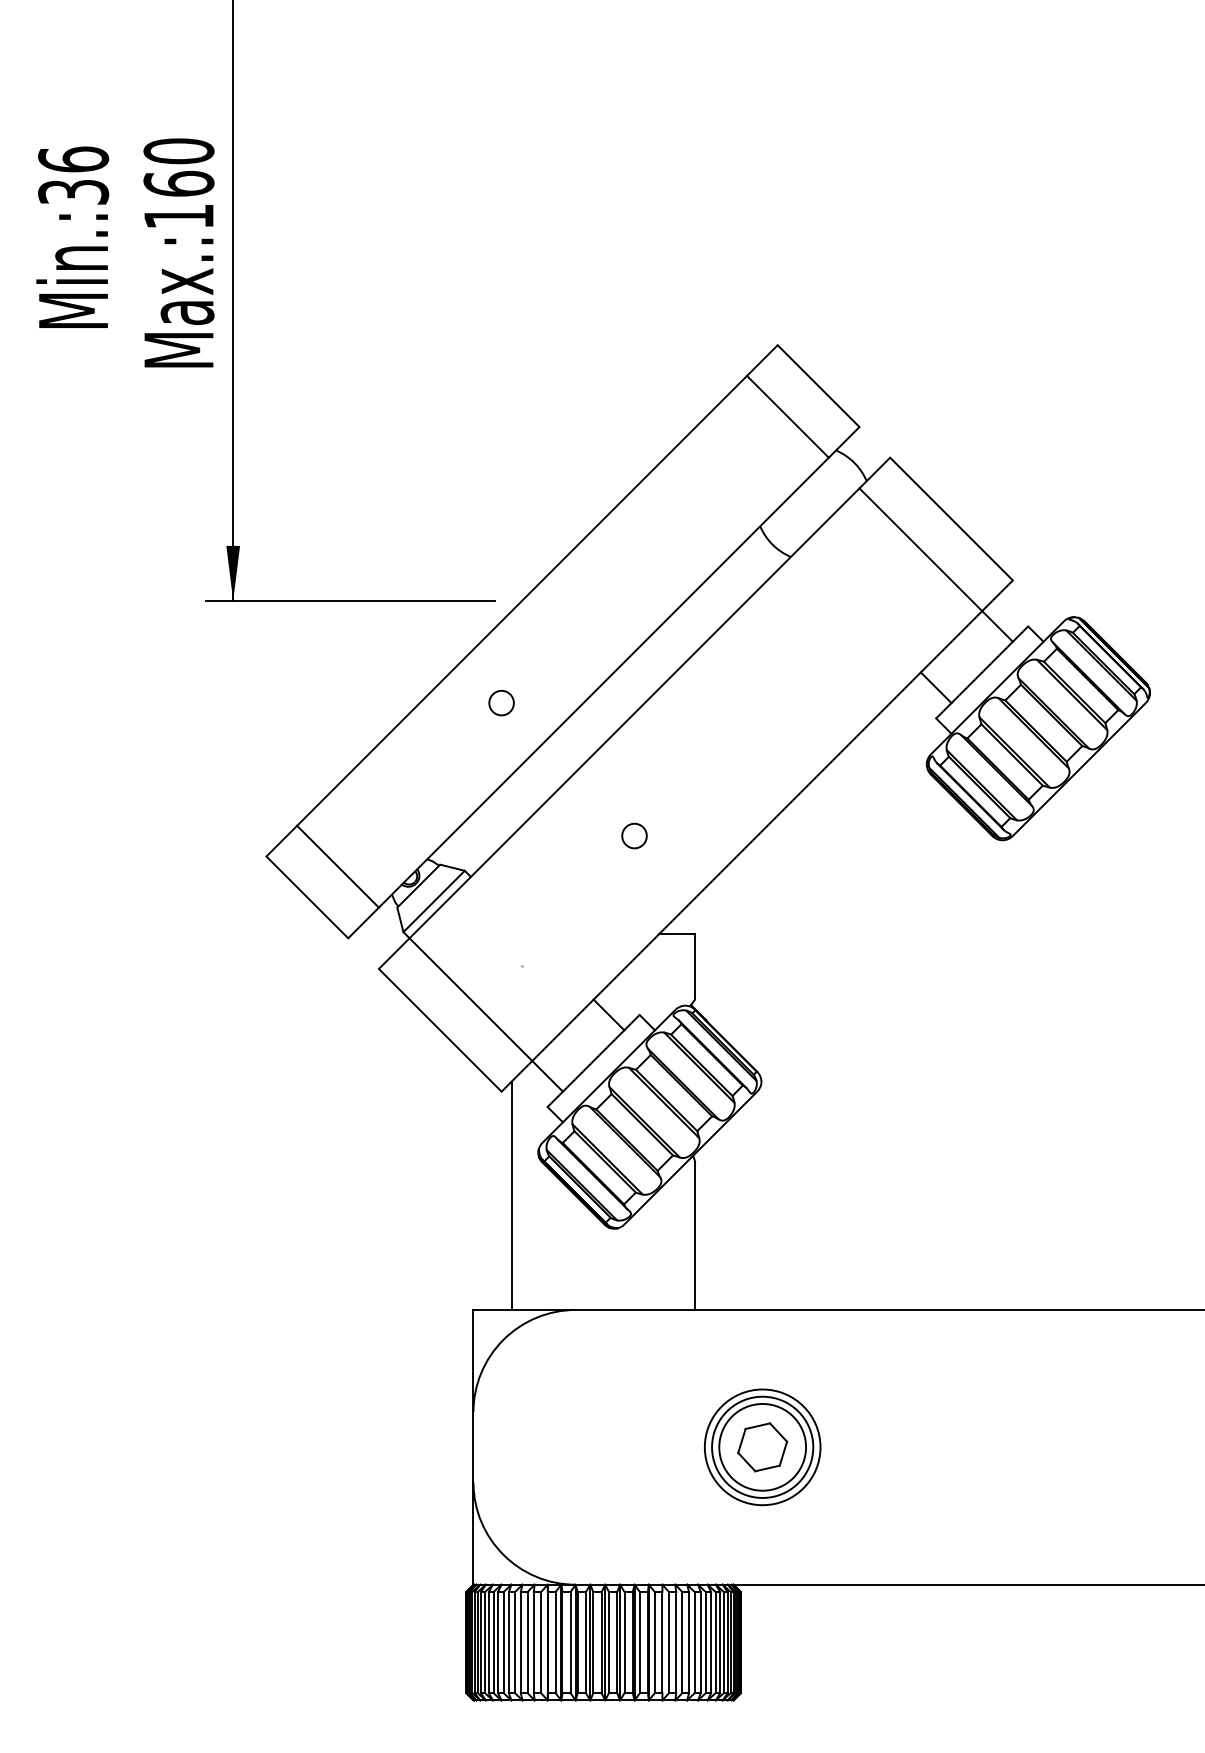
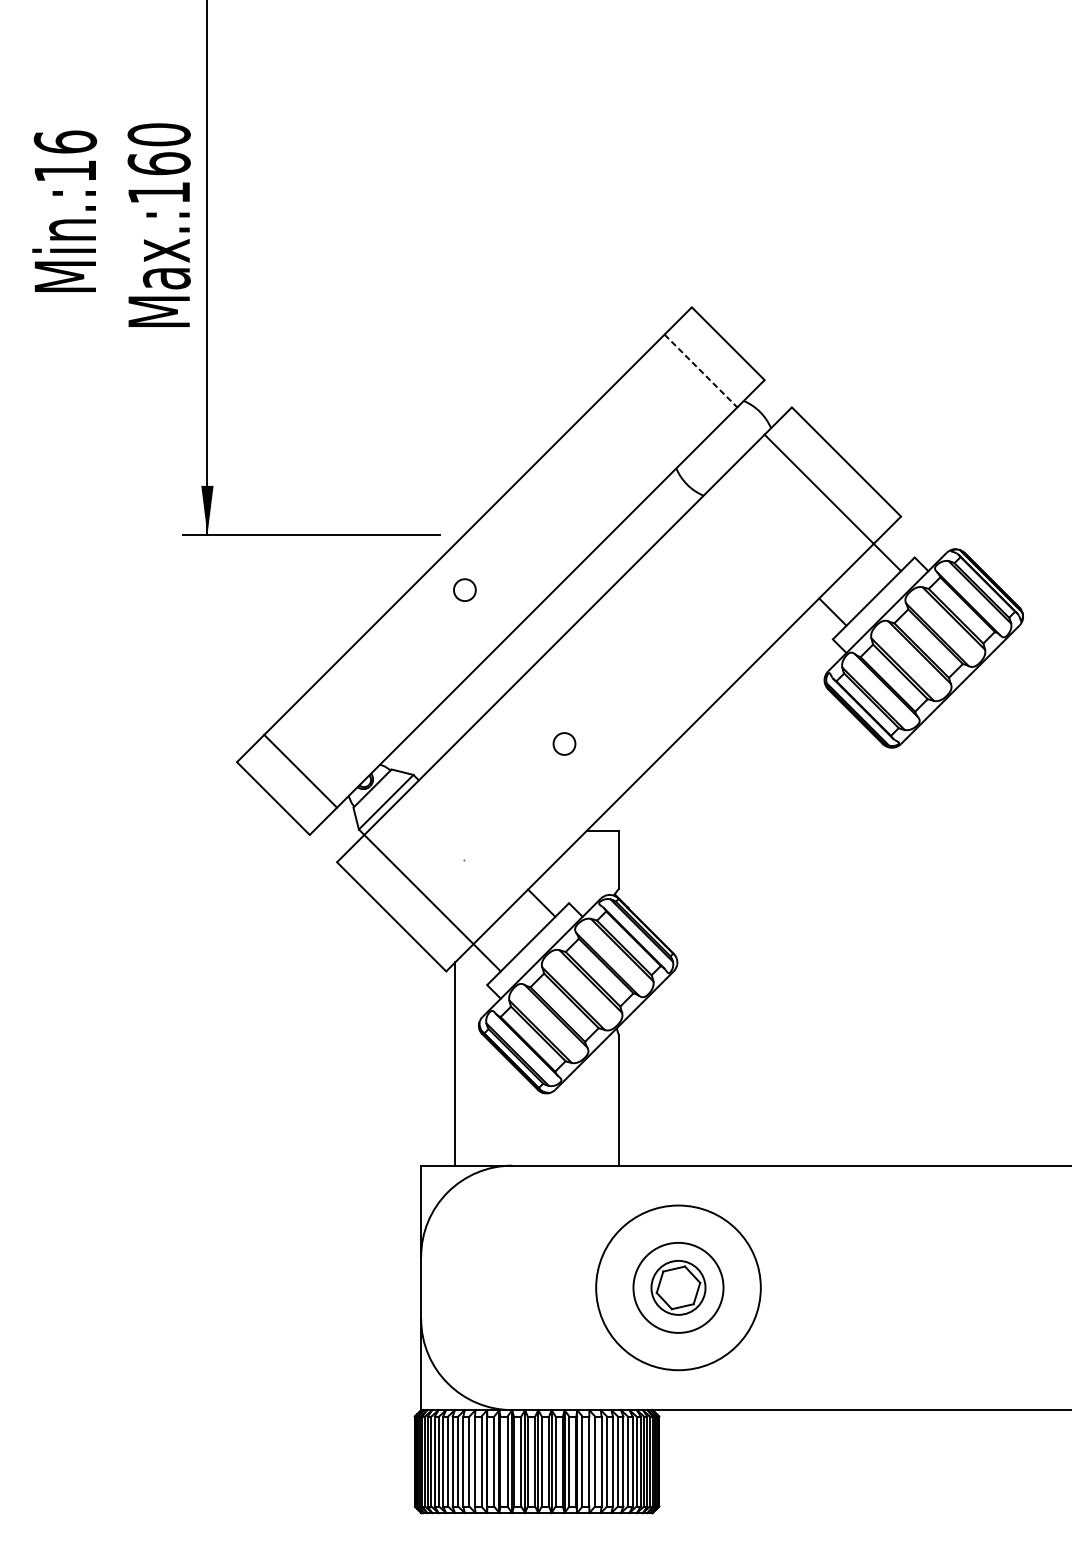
text: (73, 192) -> (65, 171), Min.:36 -> Min.:16
line: (787, 416) -> (700, 370), solid -> dashed
circle: (501, 703) -> (464, 590), moved
circle: (762, 1446) -> (678, 1287), size x0.7
circle: (762, 1447) -> (678, 1288), size x1.6

